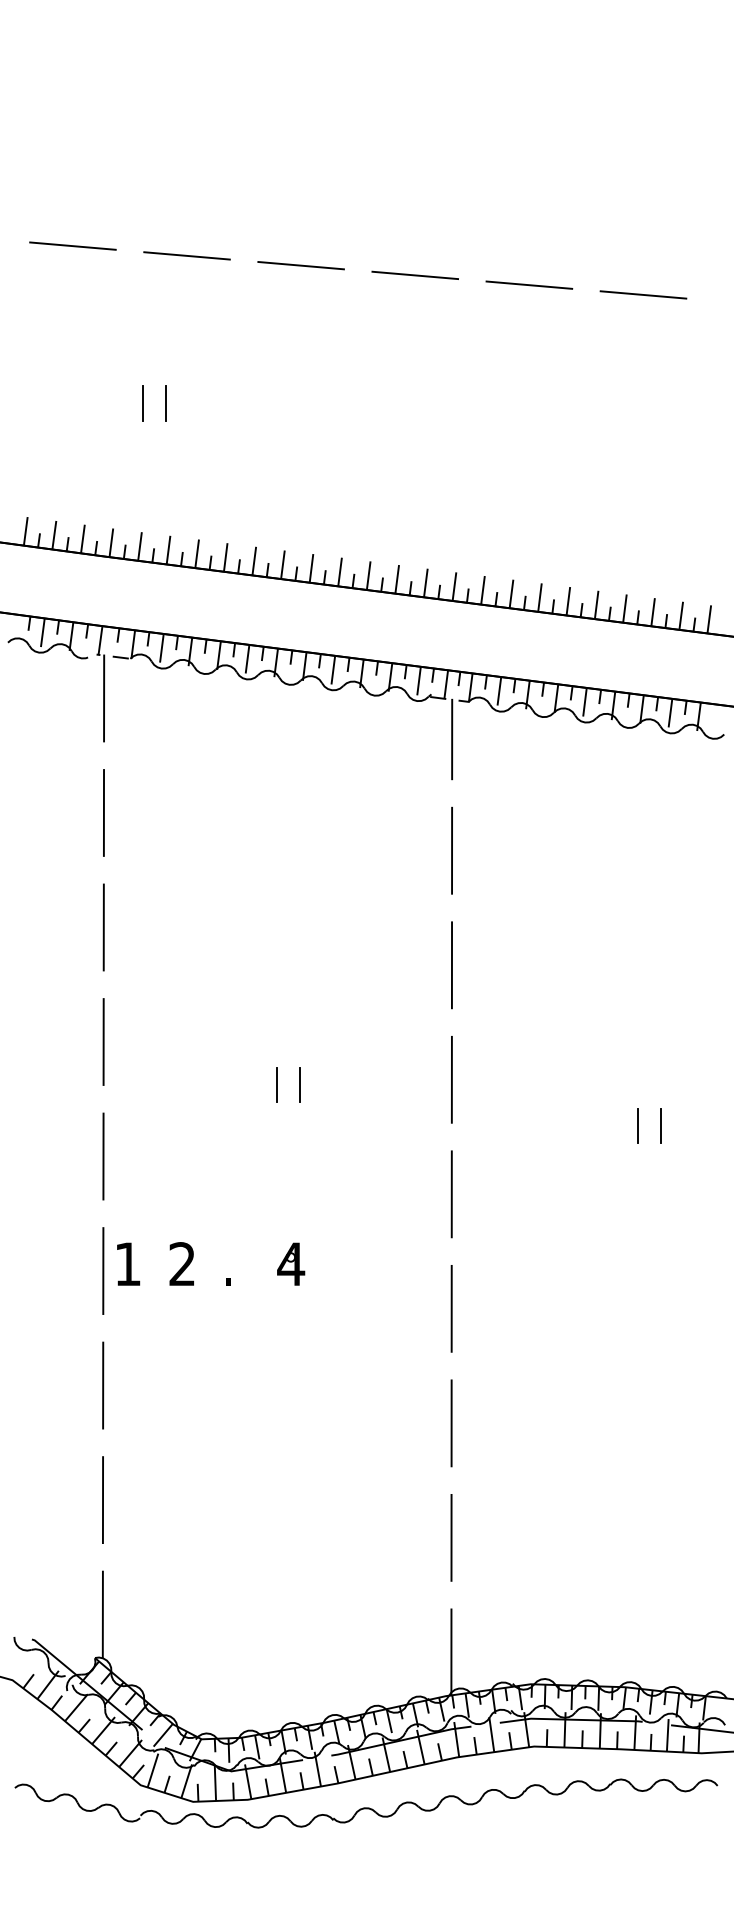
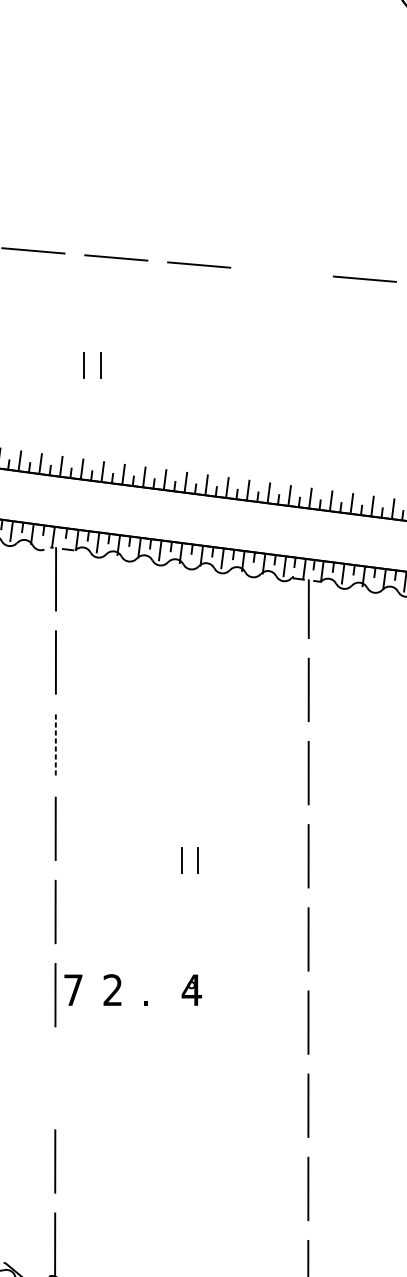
line: (415, 275) -> (282, 272), removed
line: (103, 927) -> (55, 745), solid -> dashed
text: (127, 1263) -> (73, 989), 1 -> 7
line: (103, 1385) -> (55, 1078), removed

